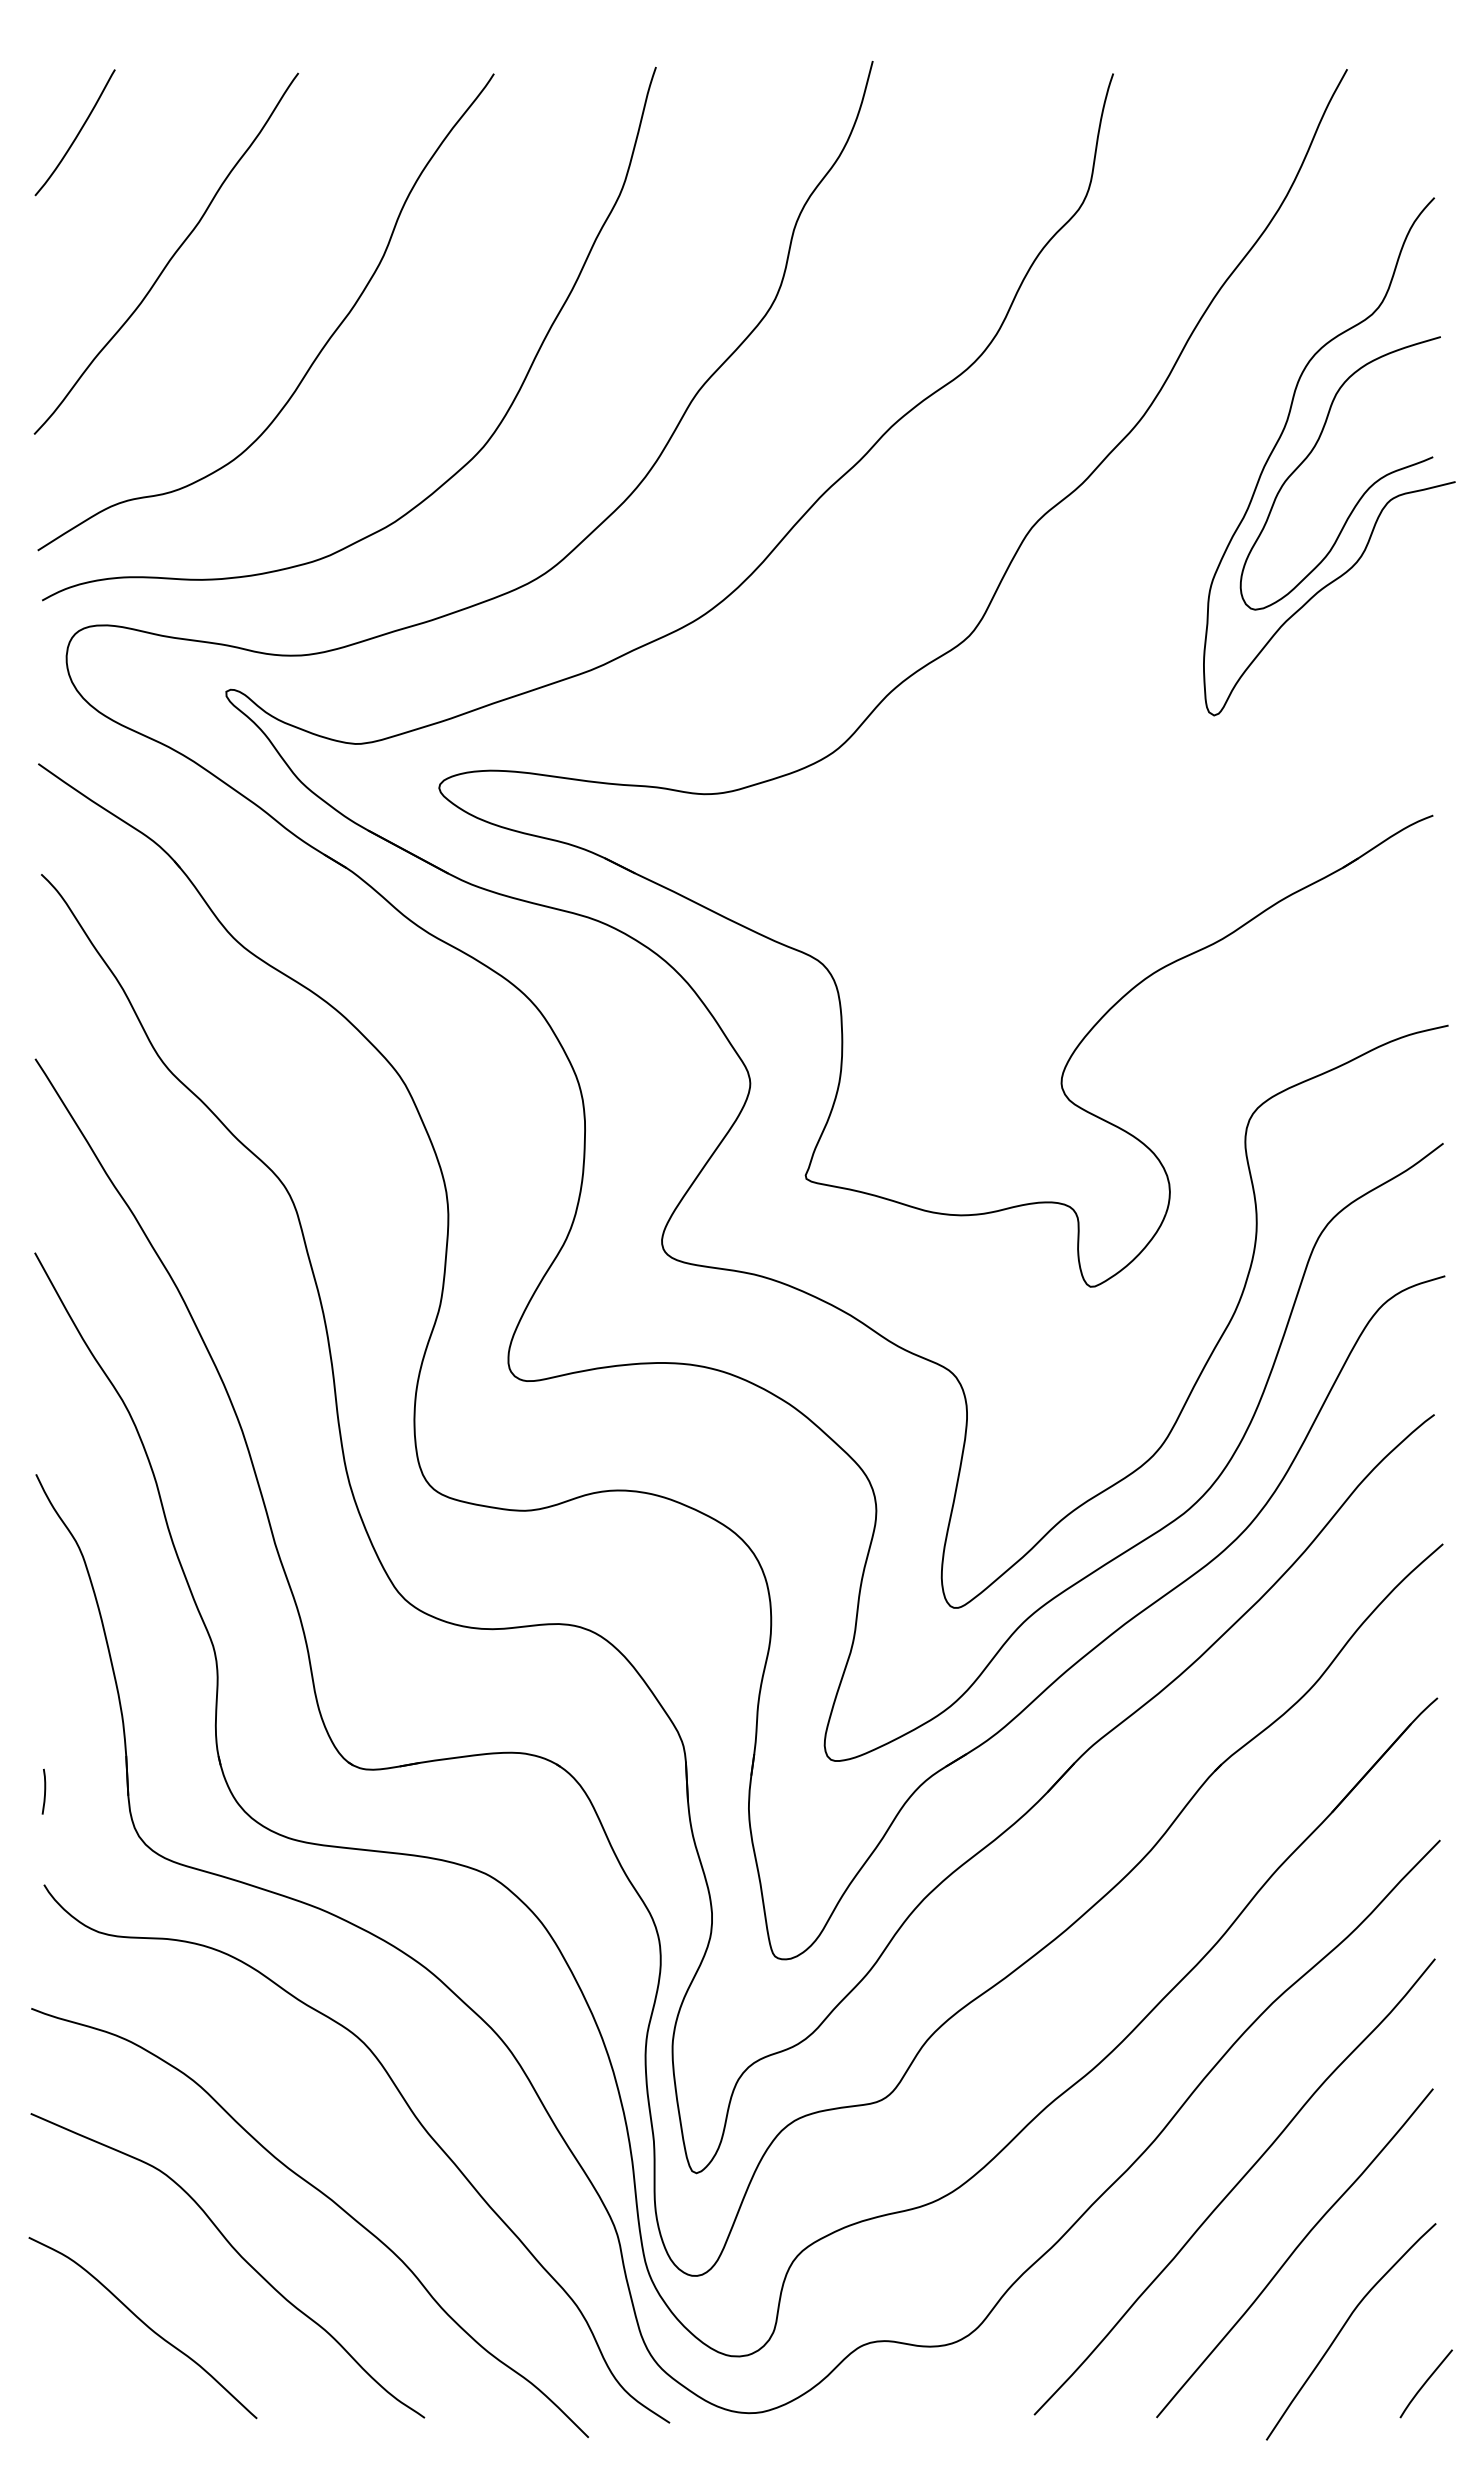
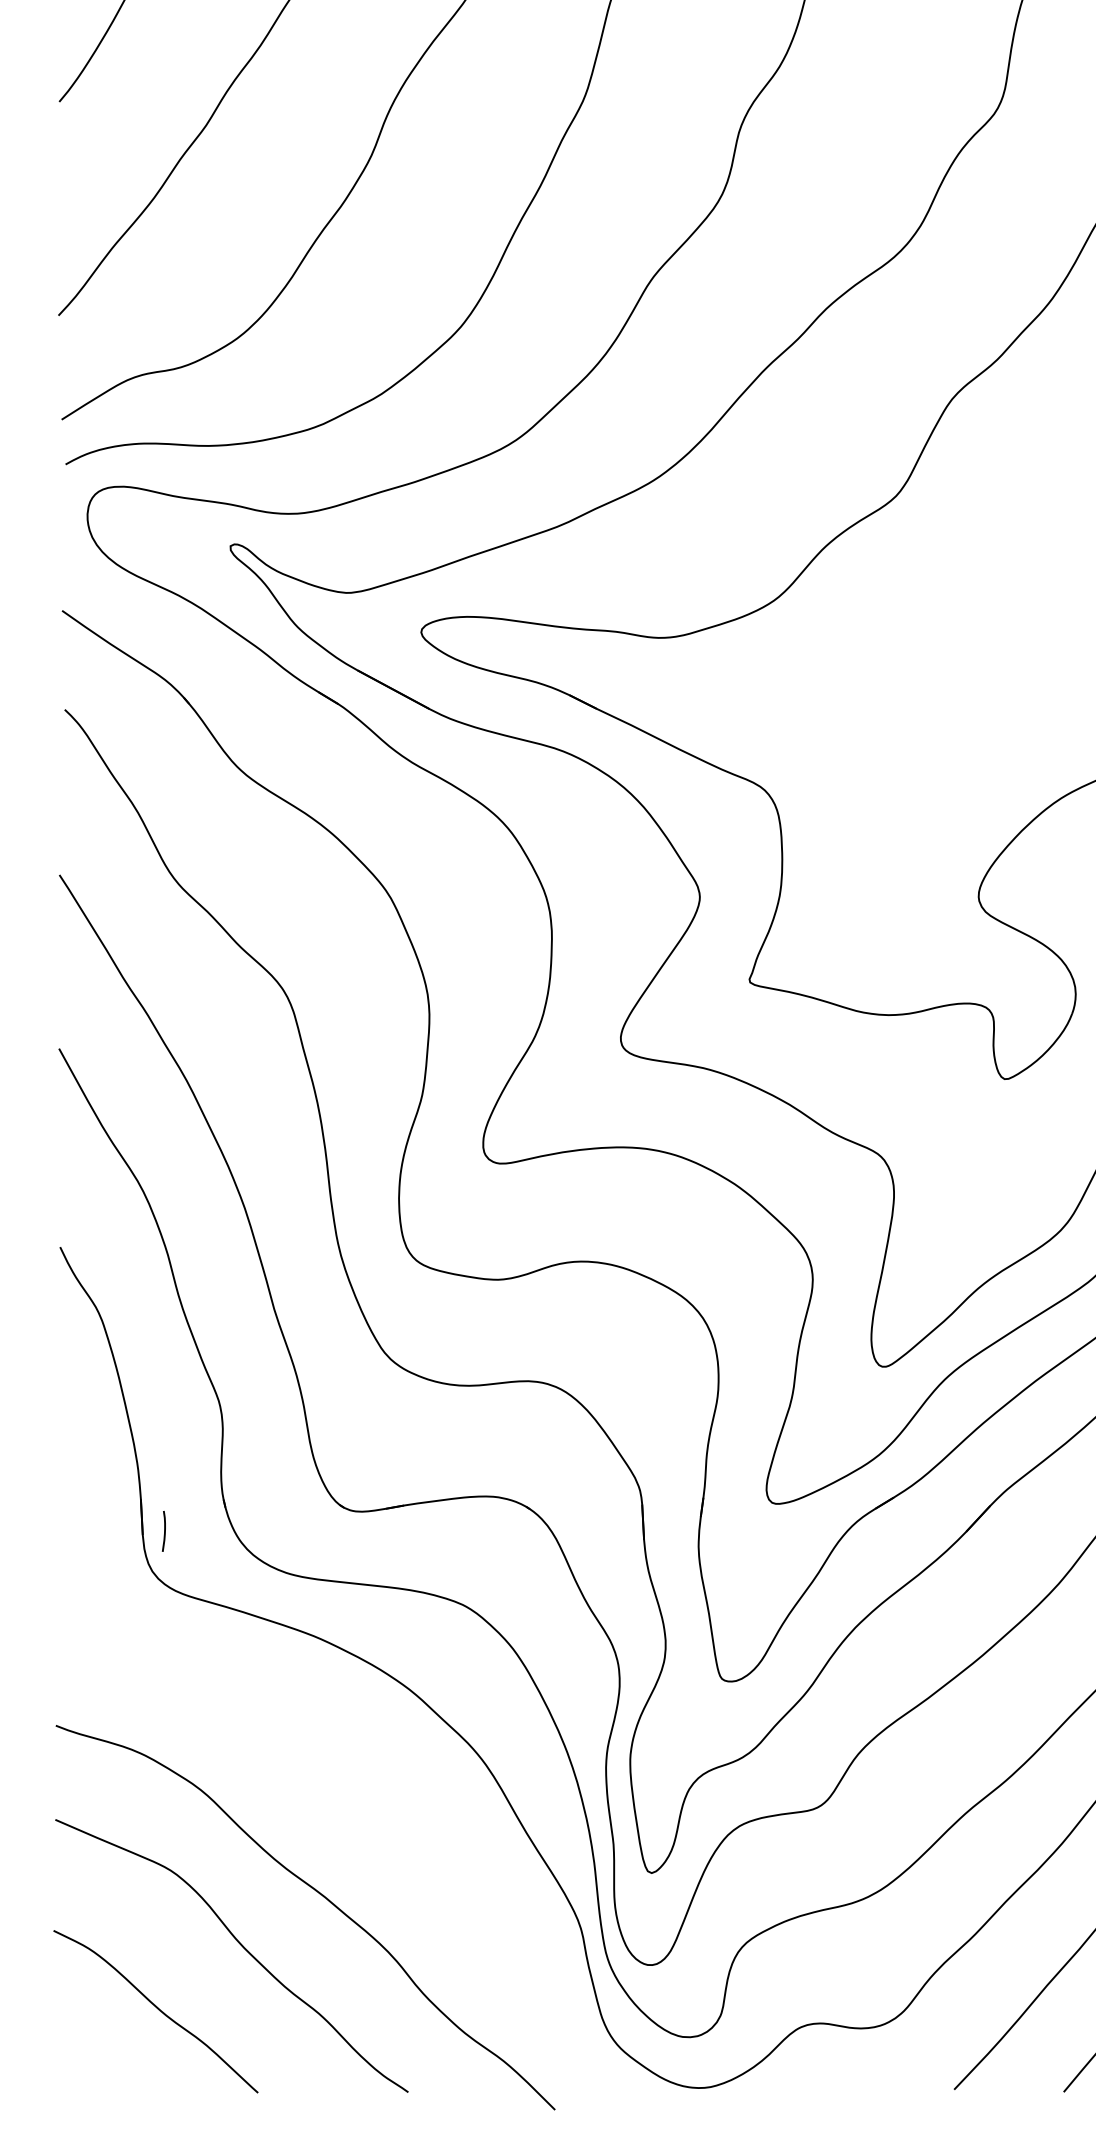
curve: (44, 1791) -> (164, 1531), moved
curve: (413, 2115) -> (398, 1821), removed

